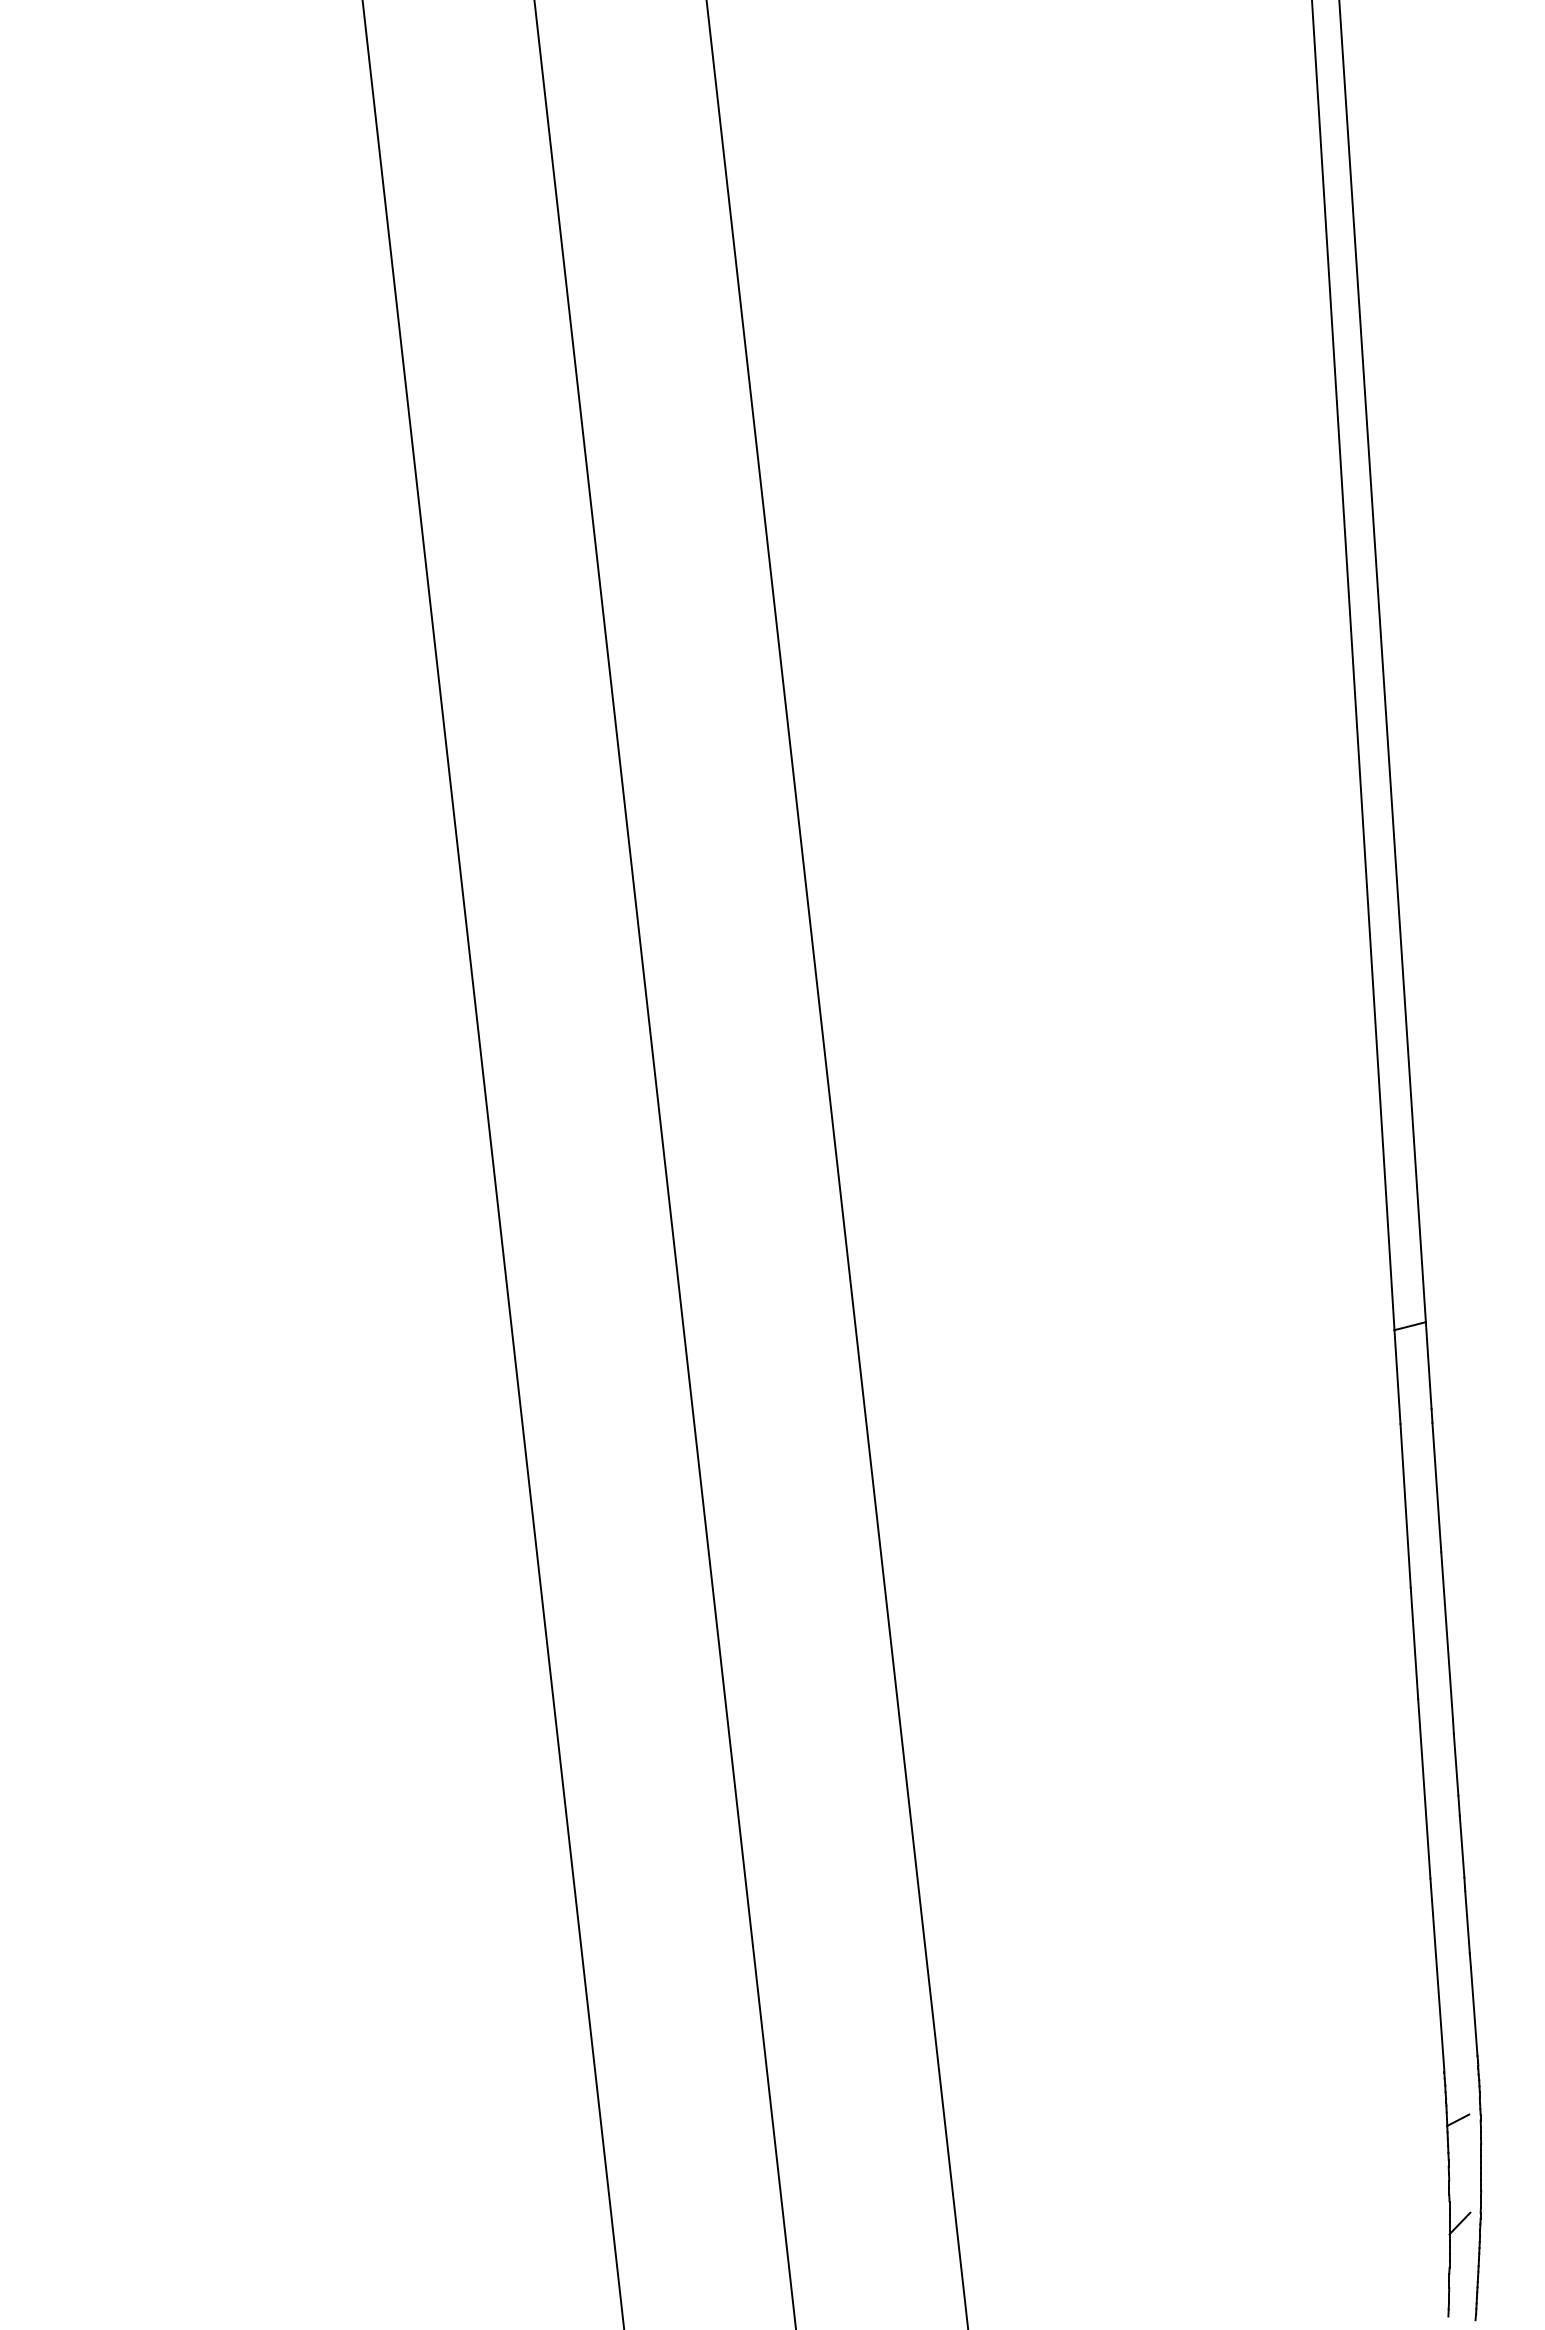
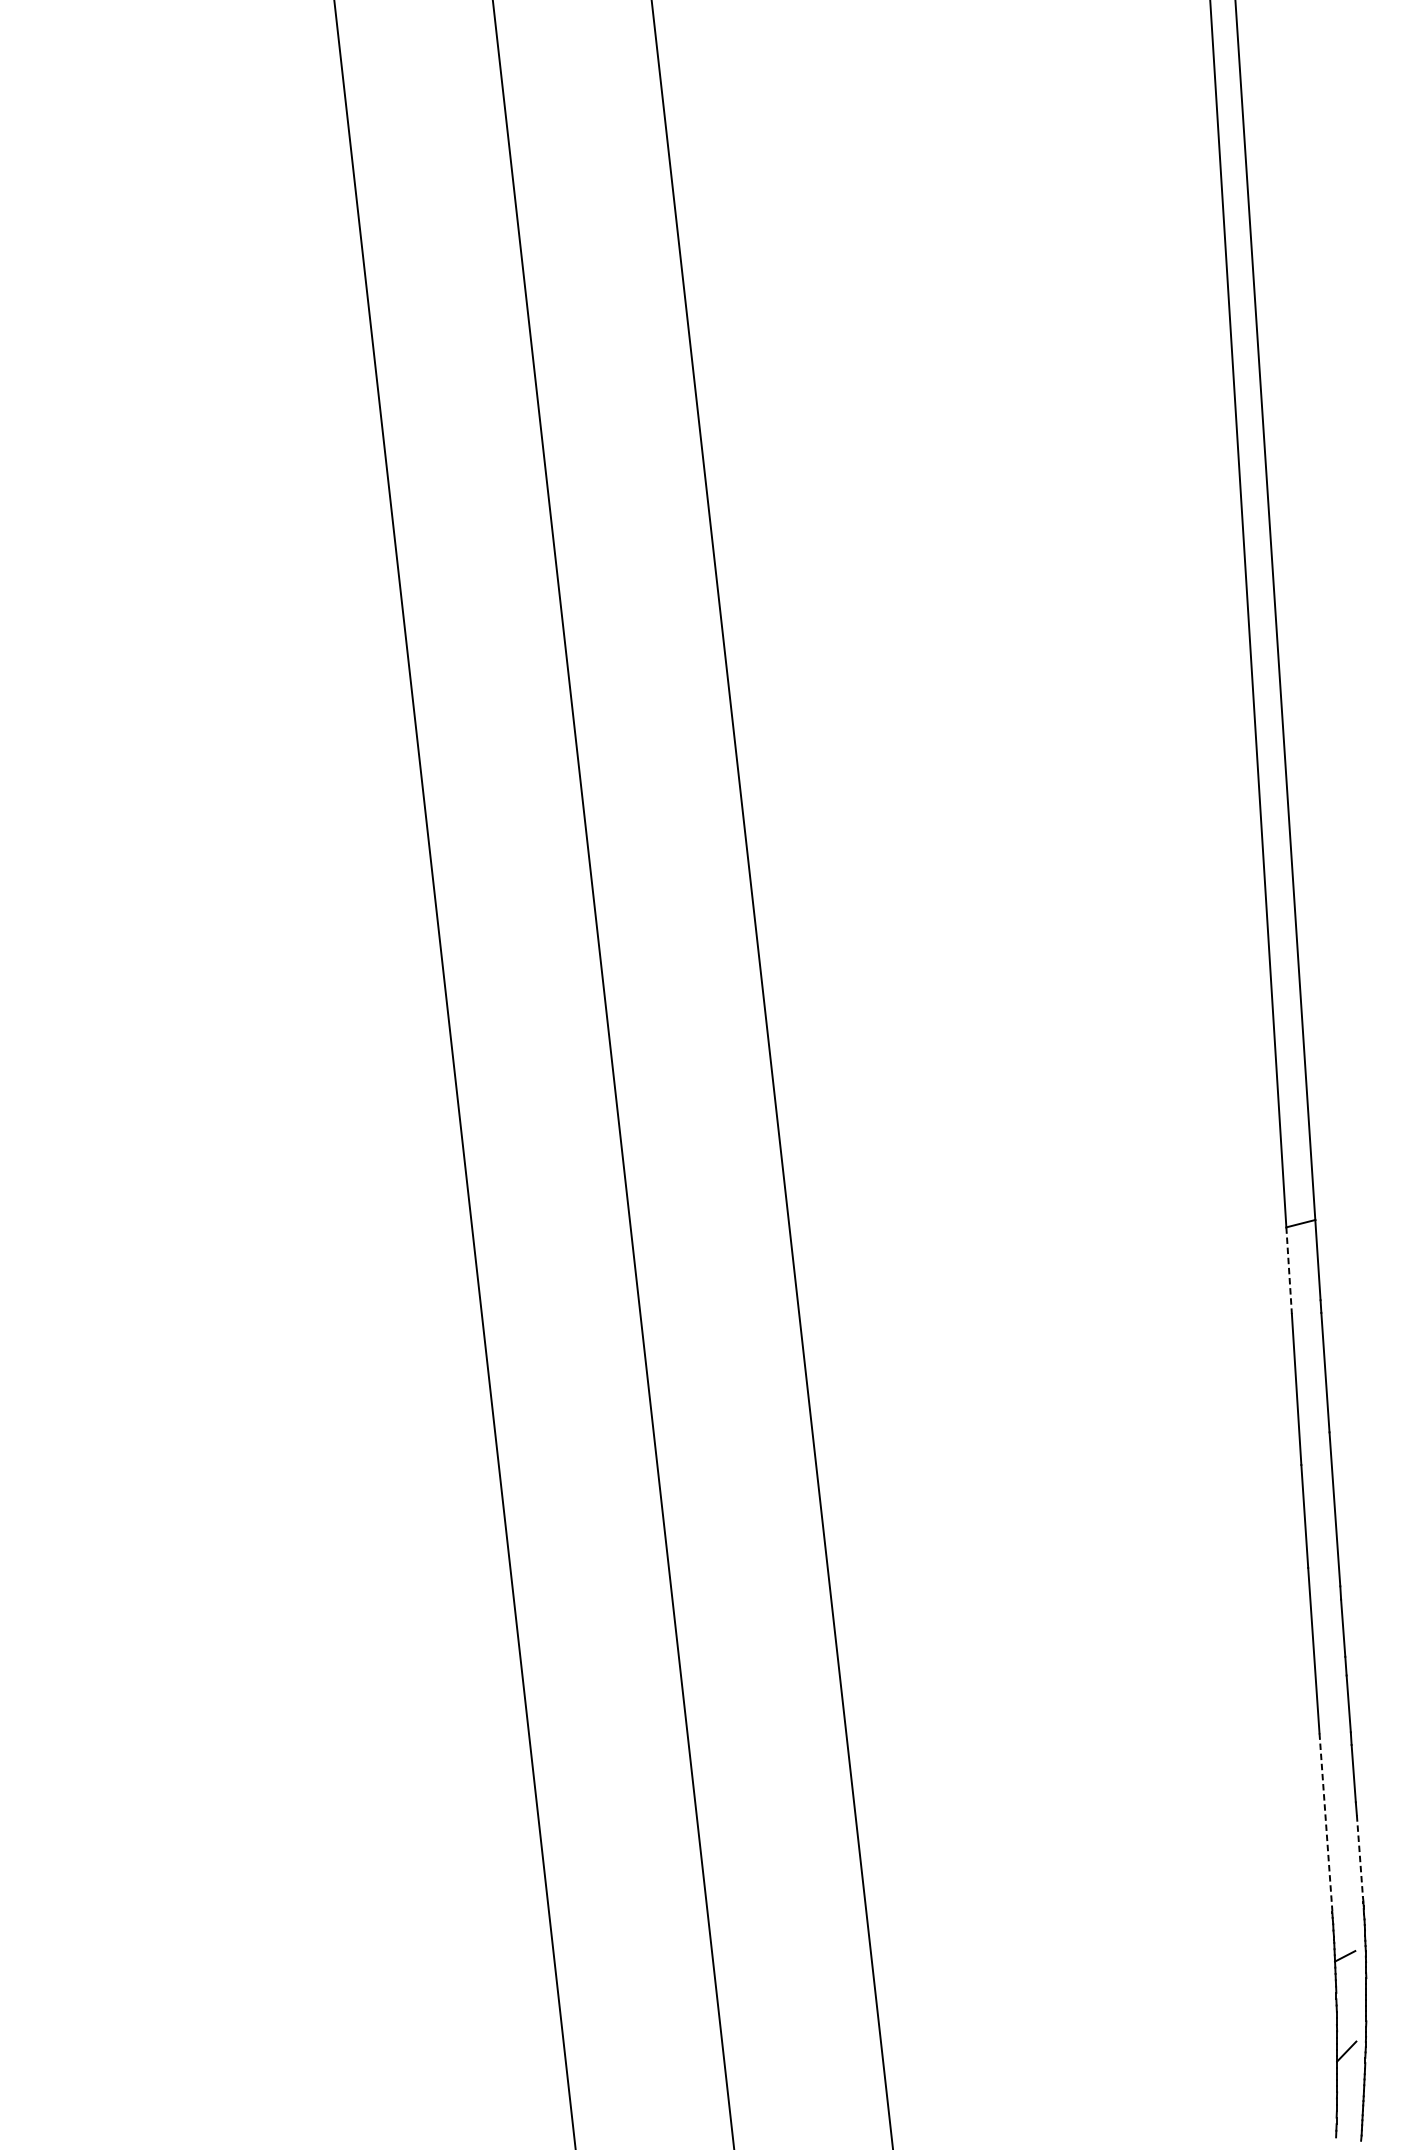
line: (1397, 1377) -> (1289, 1271), solid -> dashed
line: (1437, 1975) -> (1326, 1822), solid -> dashed
line: (1474, 2012) -> (1360, 1856), solid -> dashed

